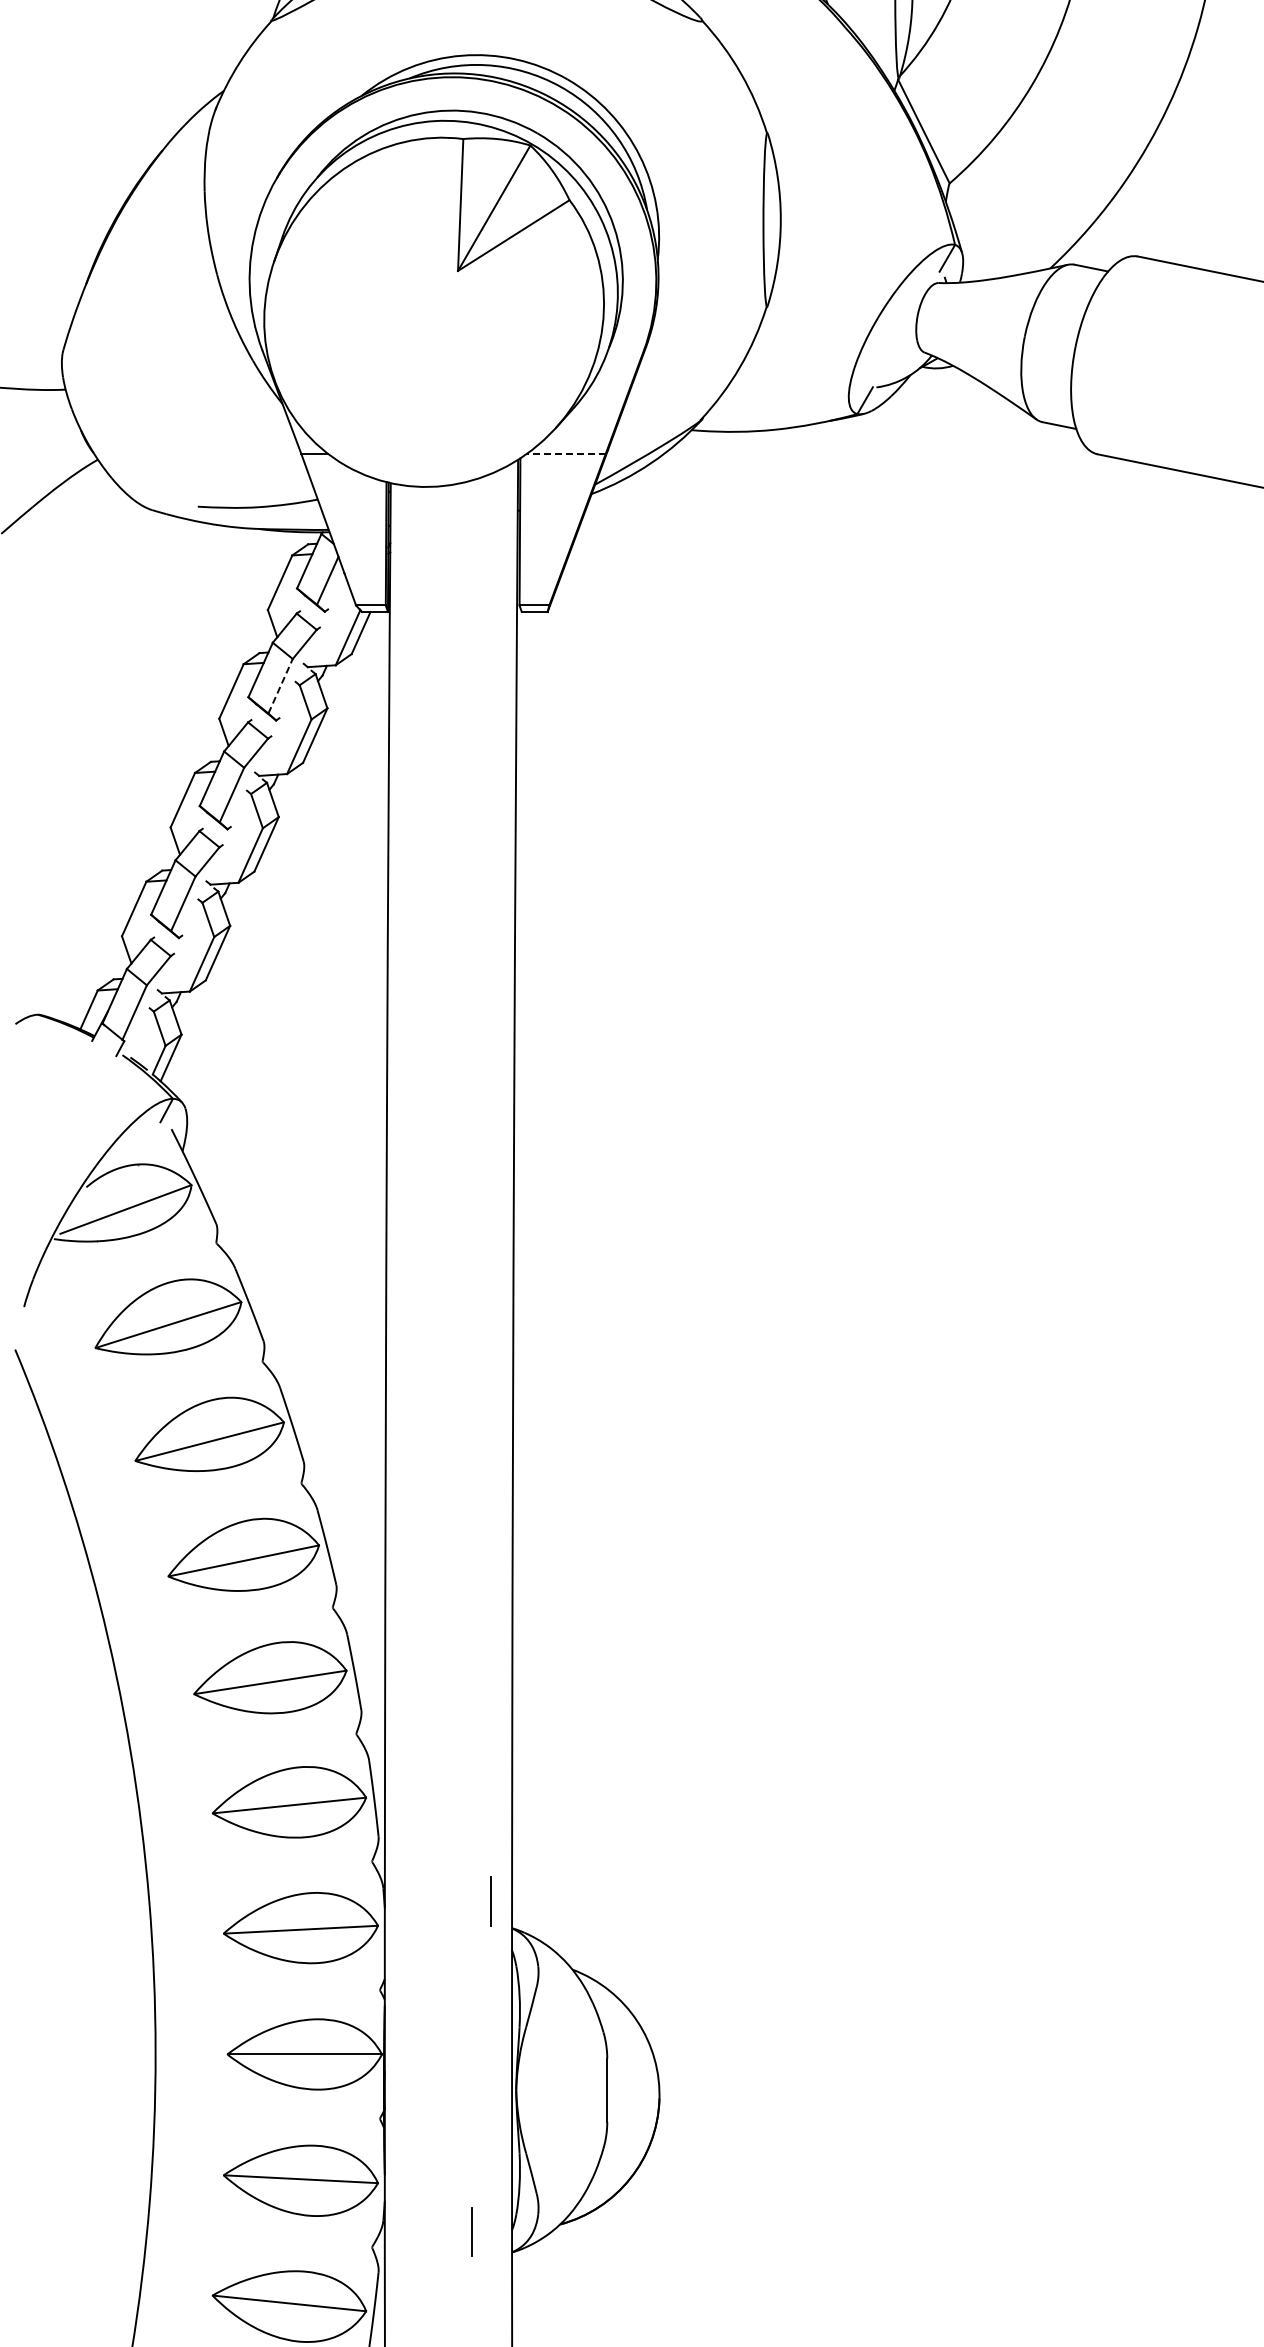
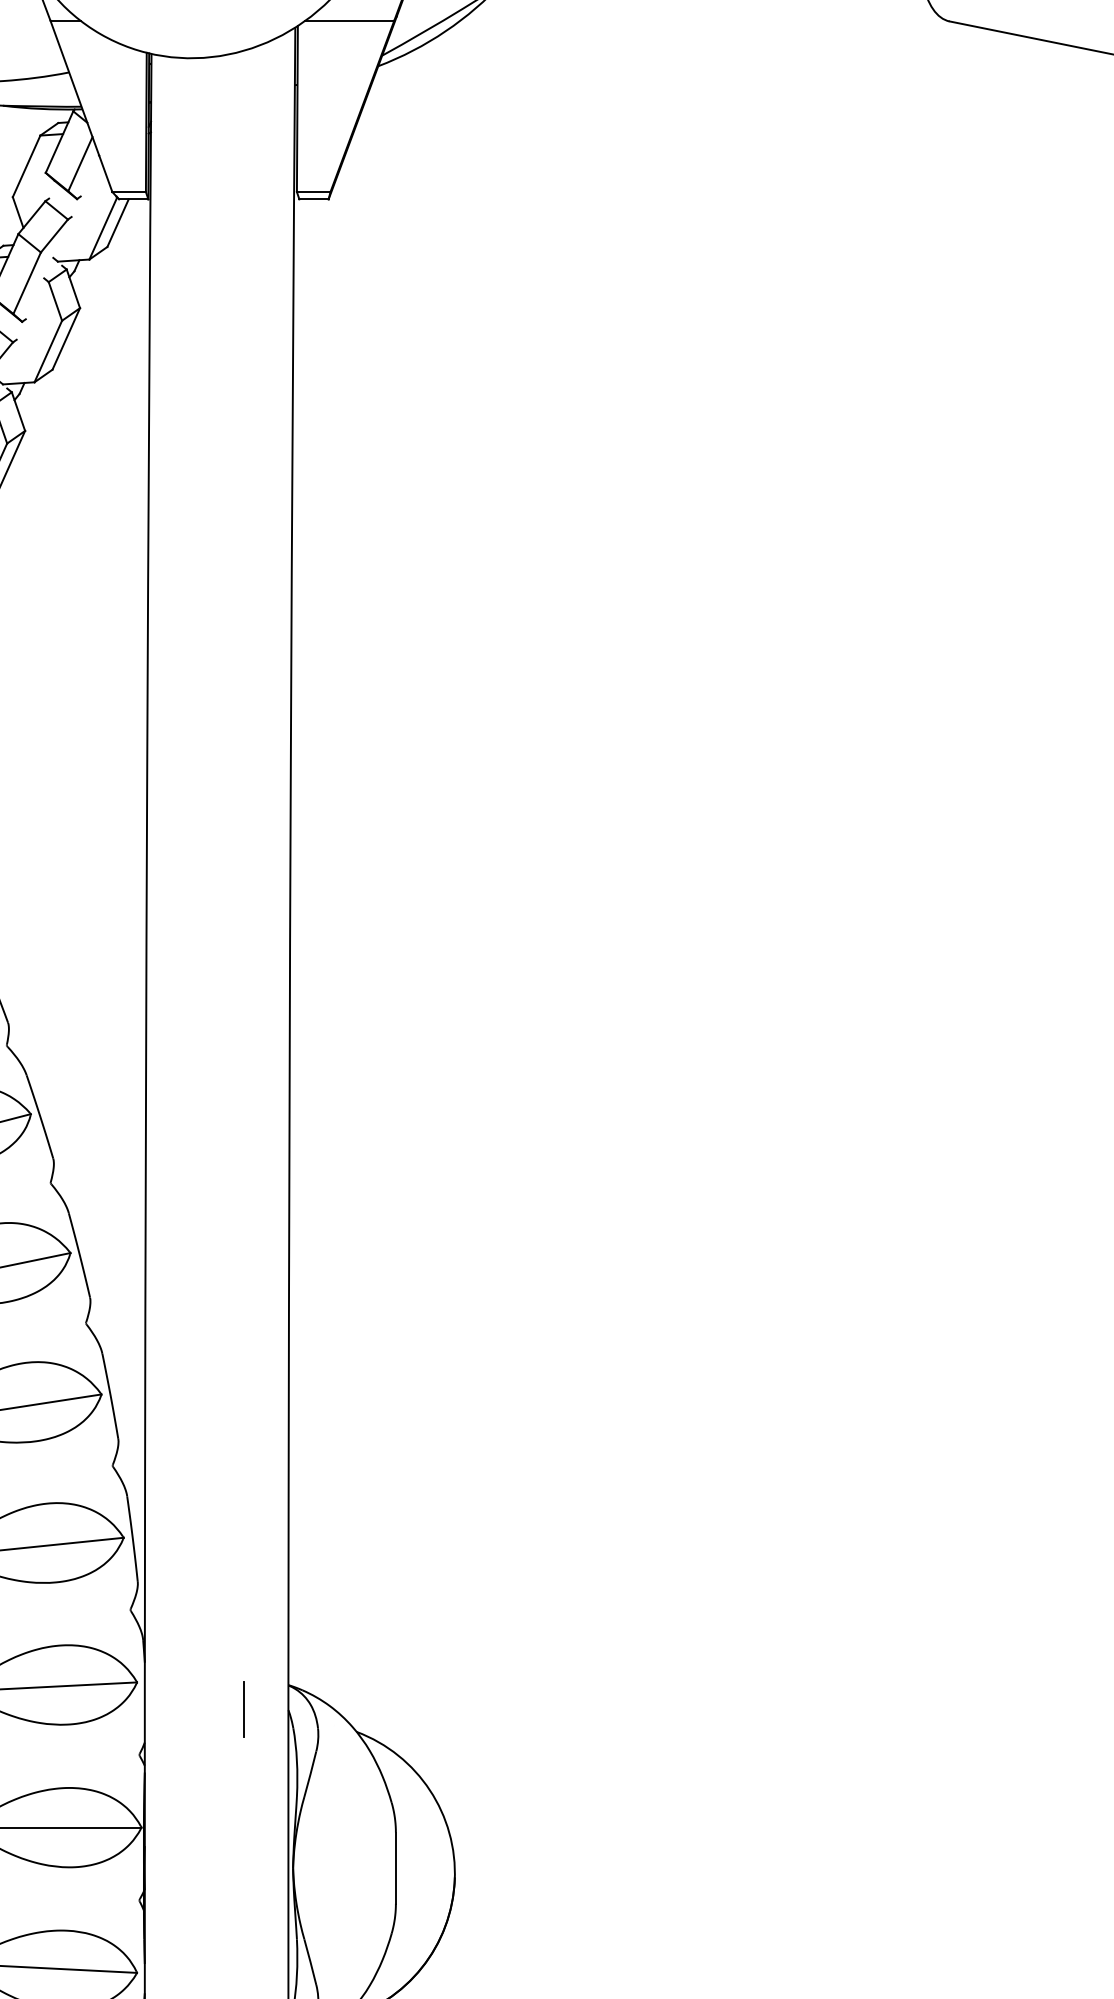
line: (565, 453) -> (348, 20), dashed -> solid
line: (280, 686) -> (27, 283), dashed -> solid
line: (490, 1901) -> (242, 1709), moved

